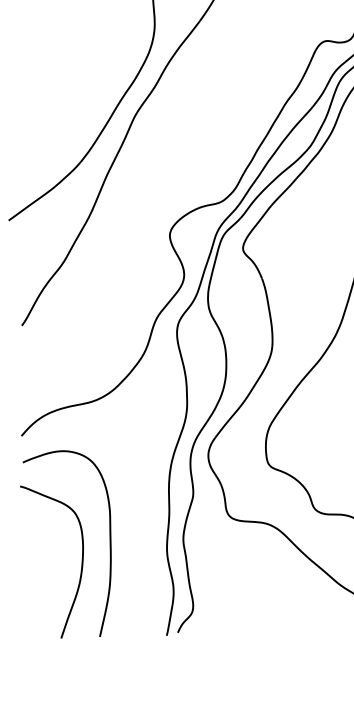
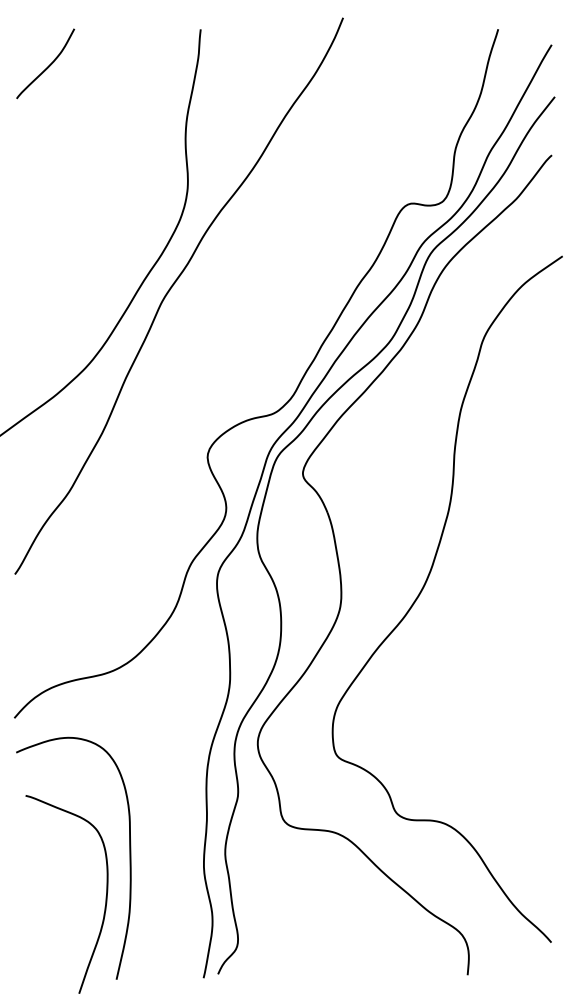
curve: (81, 563) -> (105, 896), moved

